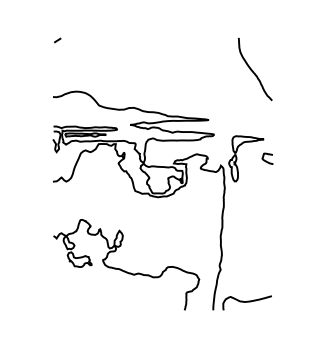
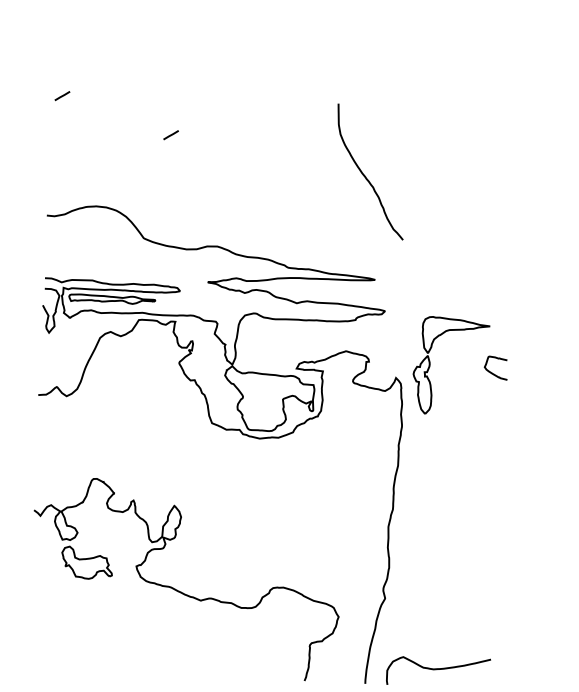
line: (109, 56) -> (170, 135), added
curve: (253, 70) -> (366, 174), moved

